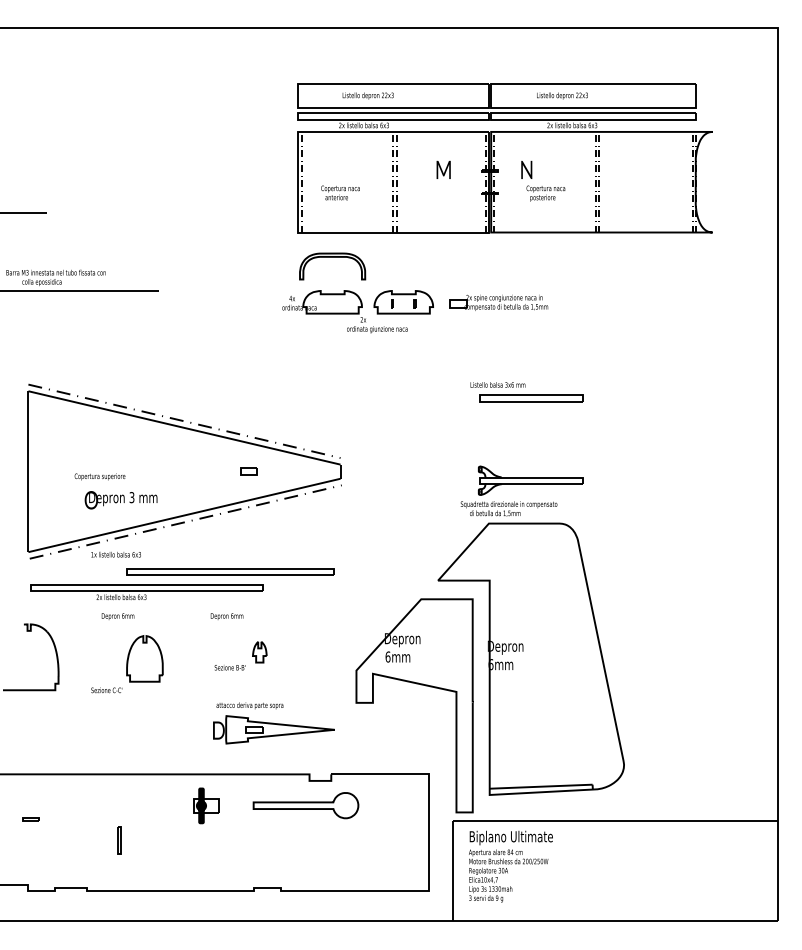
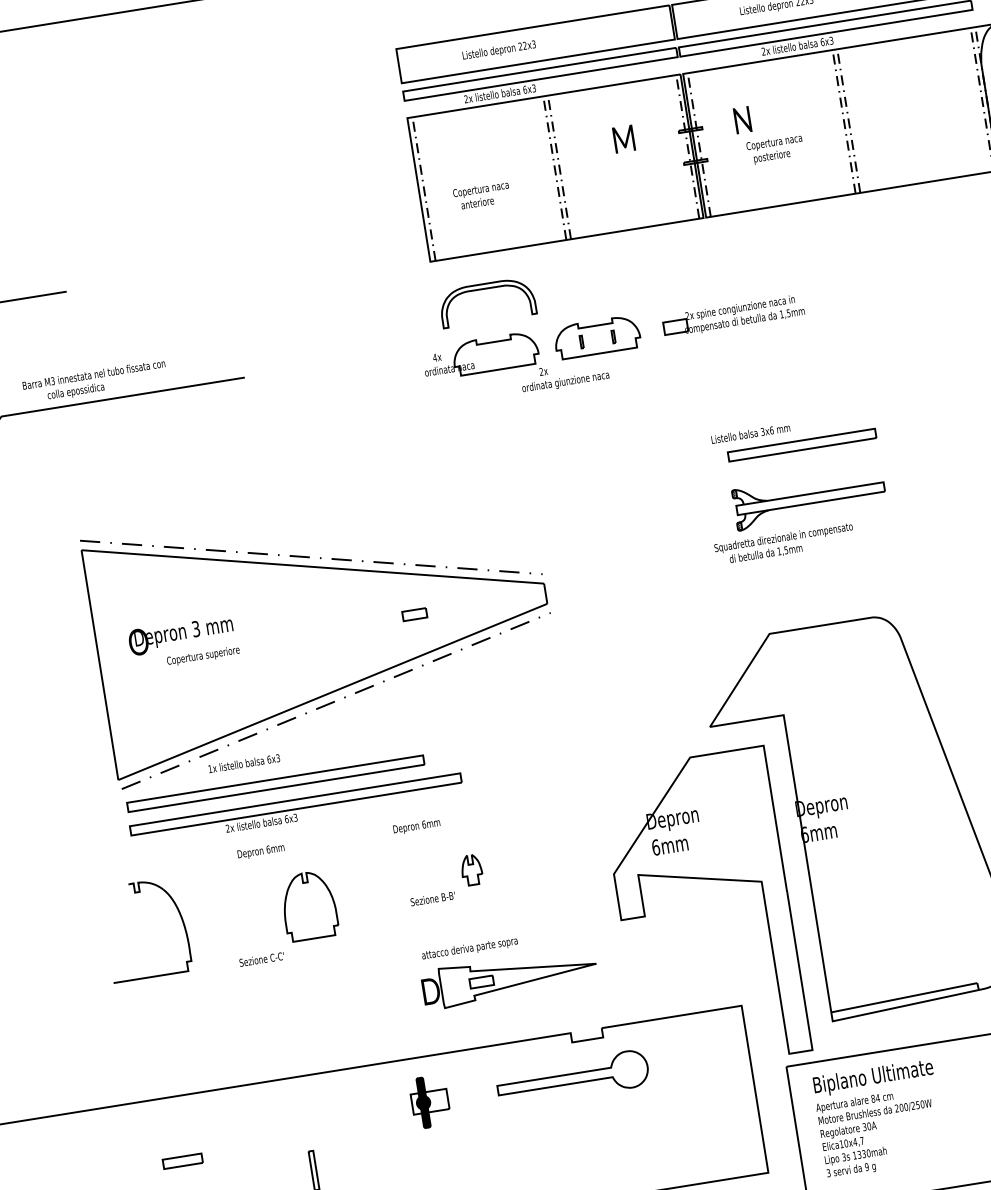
part: (521, 490) -> (798, 514), moved
text: (120, 500) -> (180, 635), moved
part: (230, 571) -> (275, 783), moved
part: (30, 819) -> (182, 1161), size x1.67

